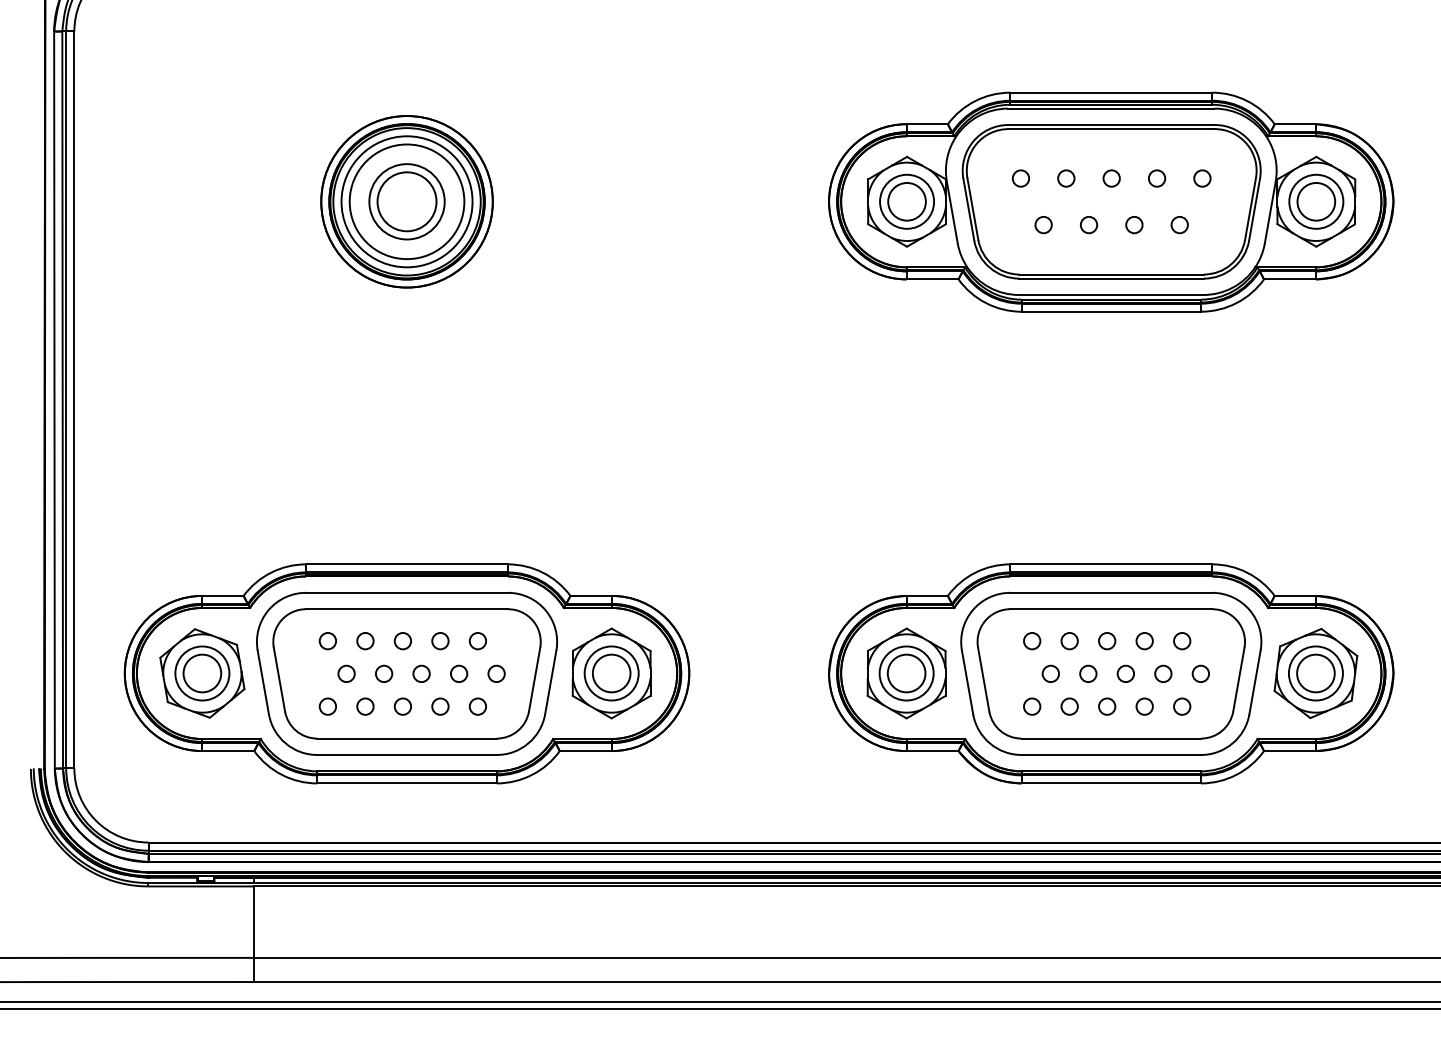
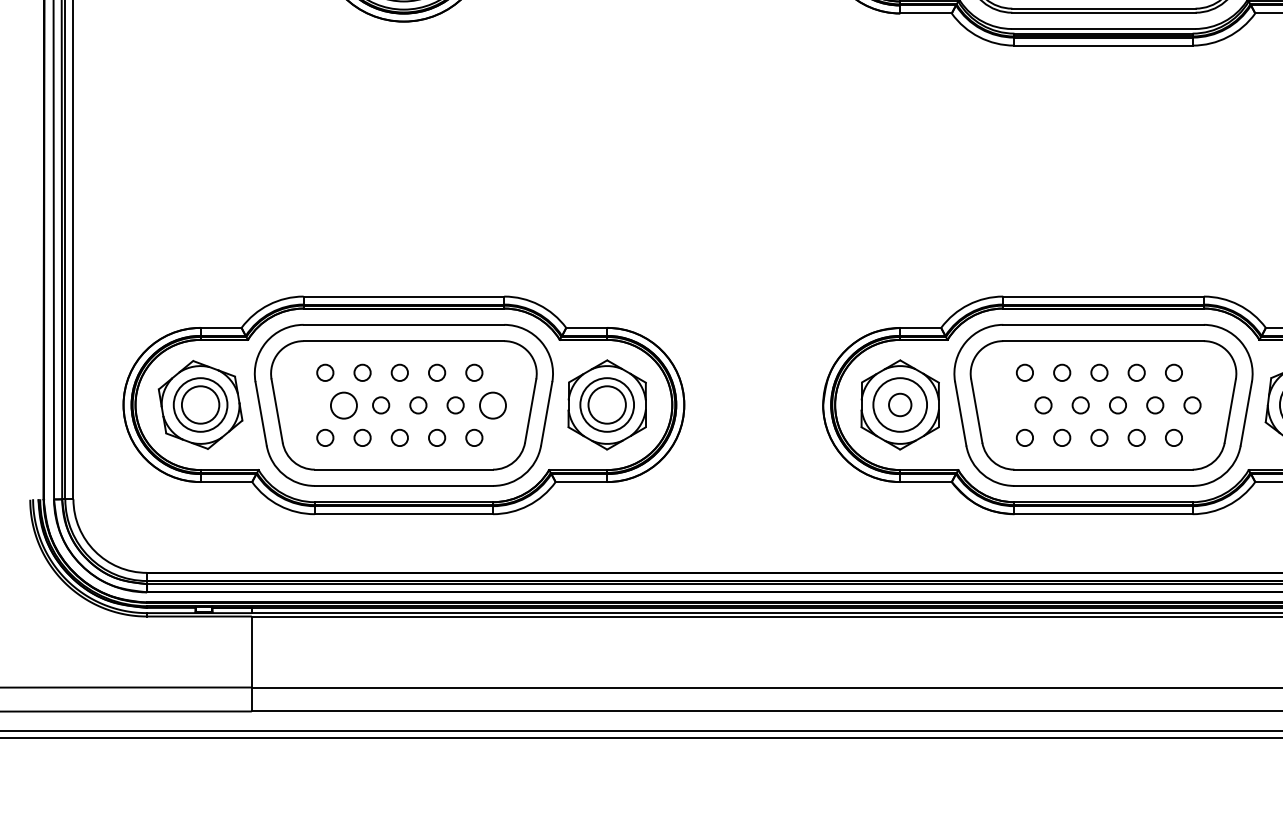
circle: (346, 673) -> (343, 404), size x1.6
circle: (496, 673) -> (492, 404), size x1.6
circle: (906, 673) -> (900, 404), size x0.6

